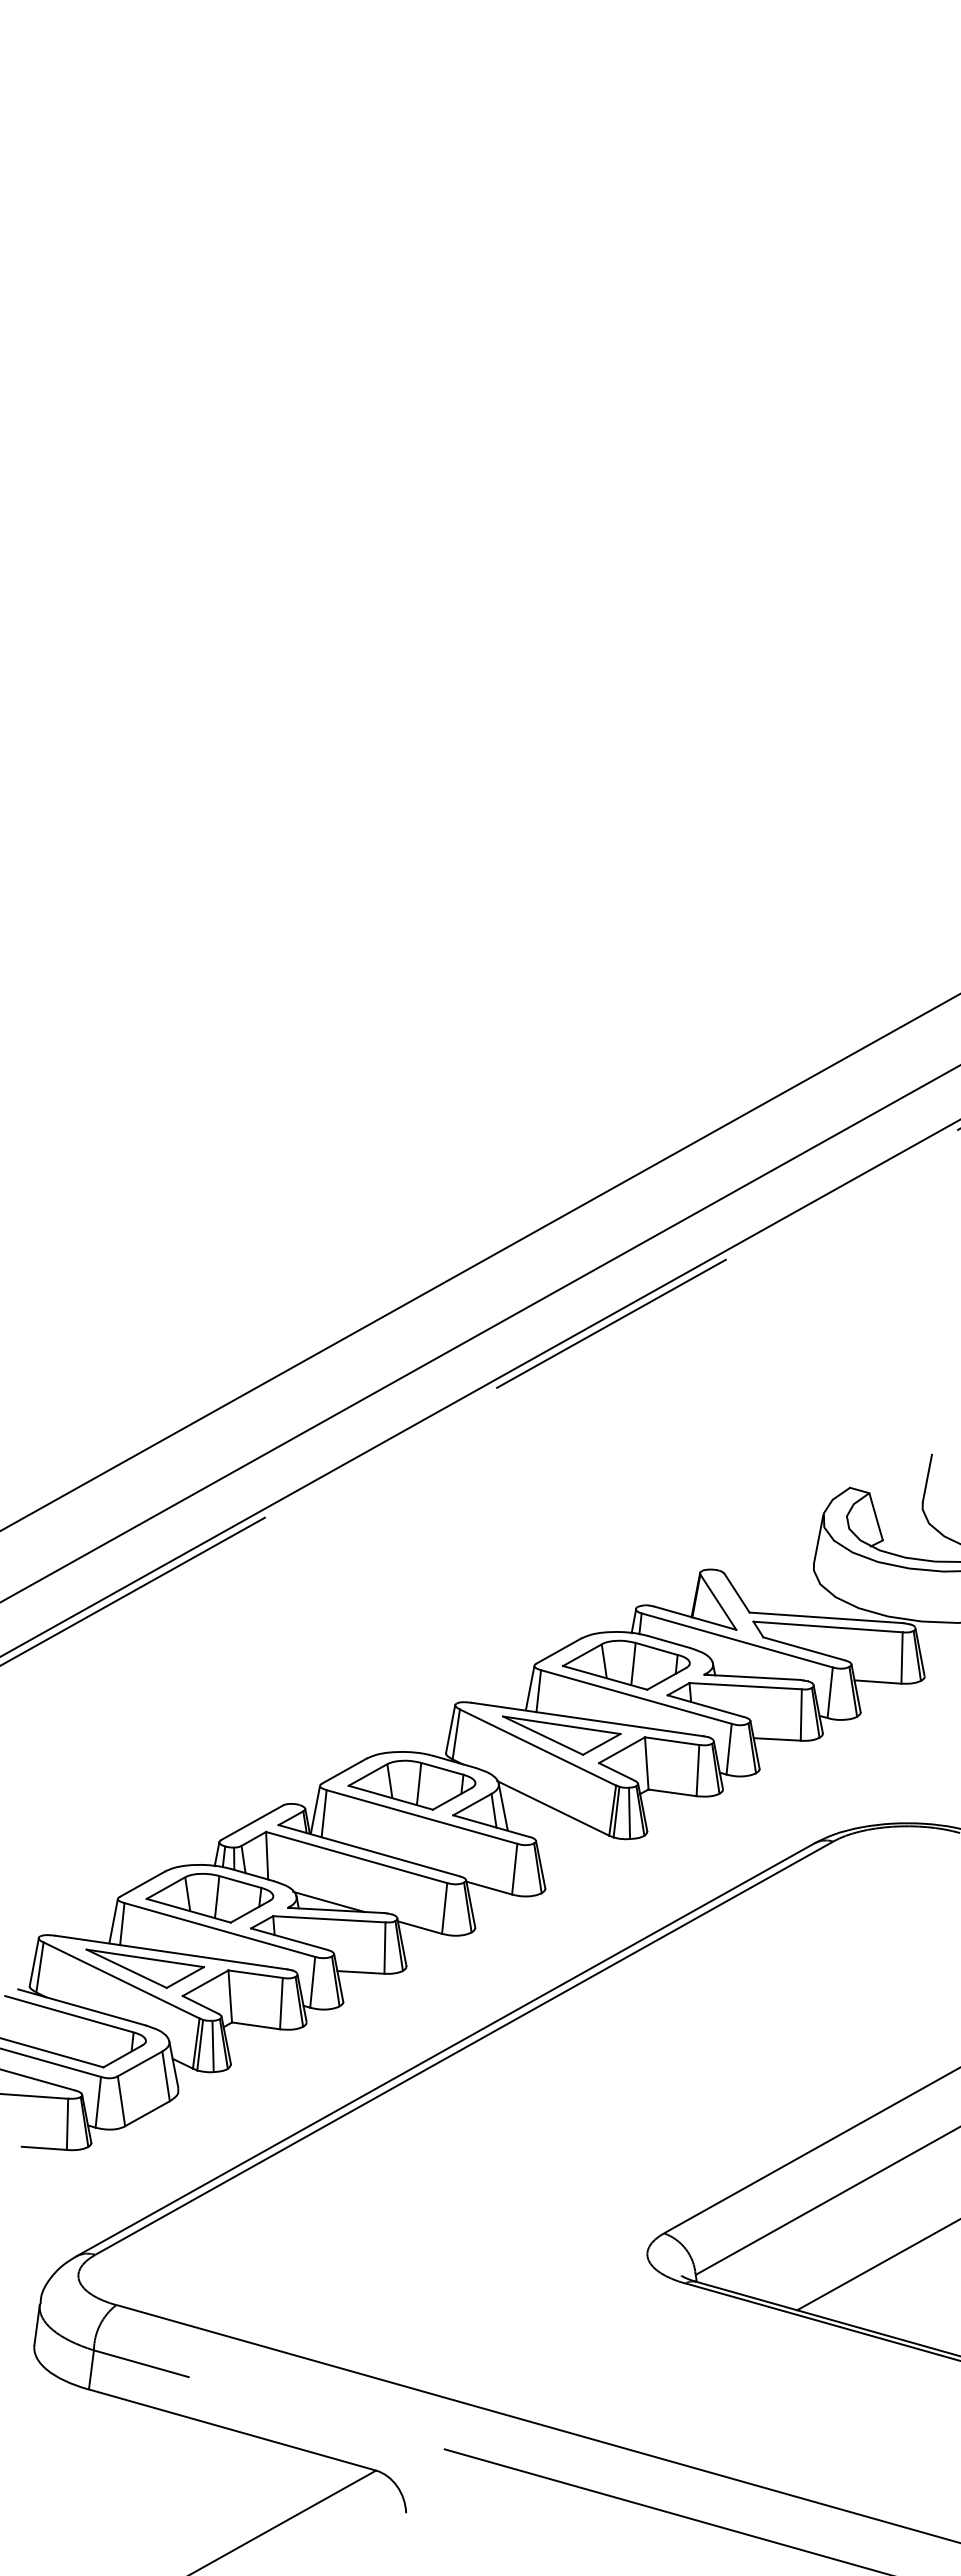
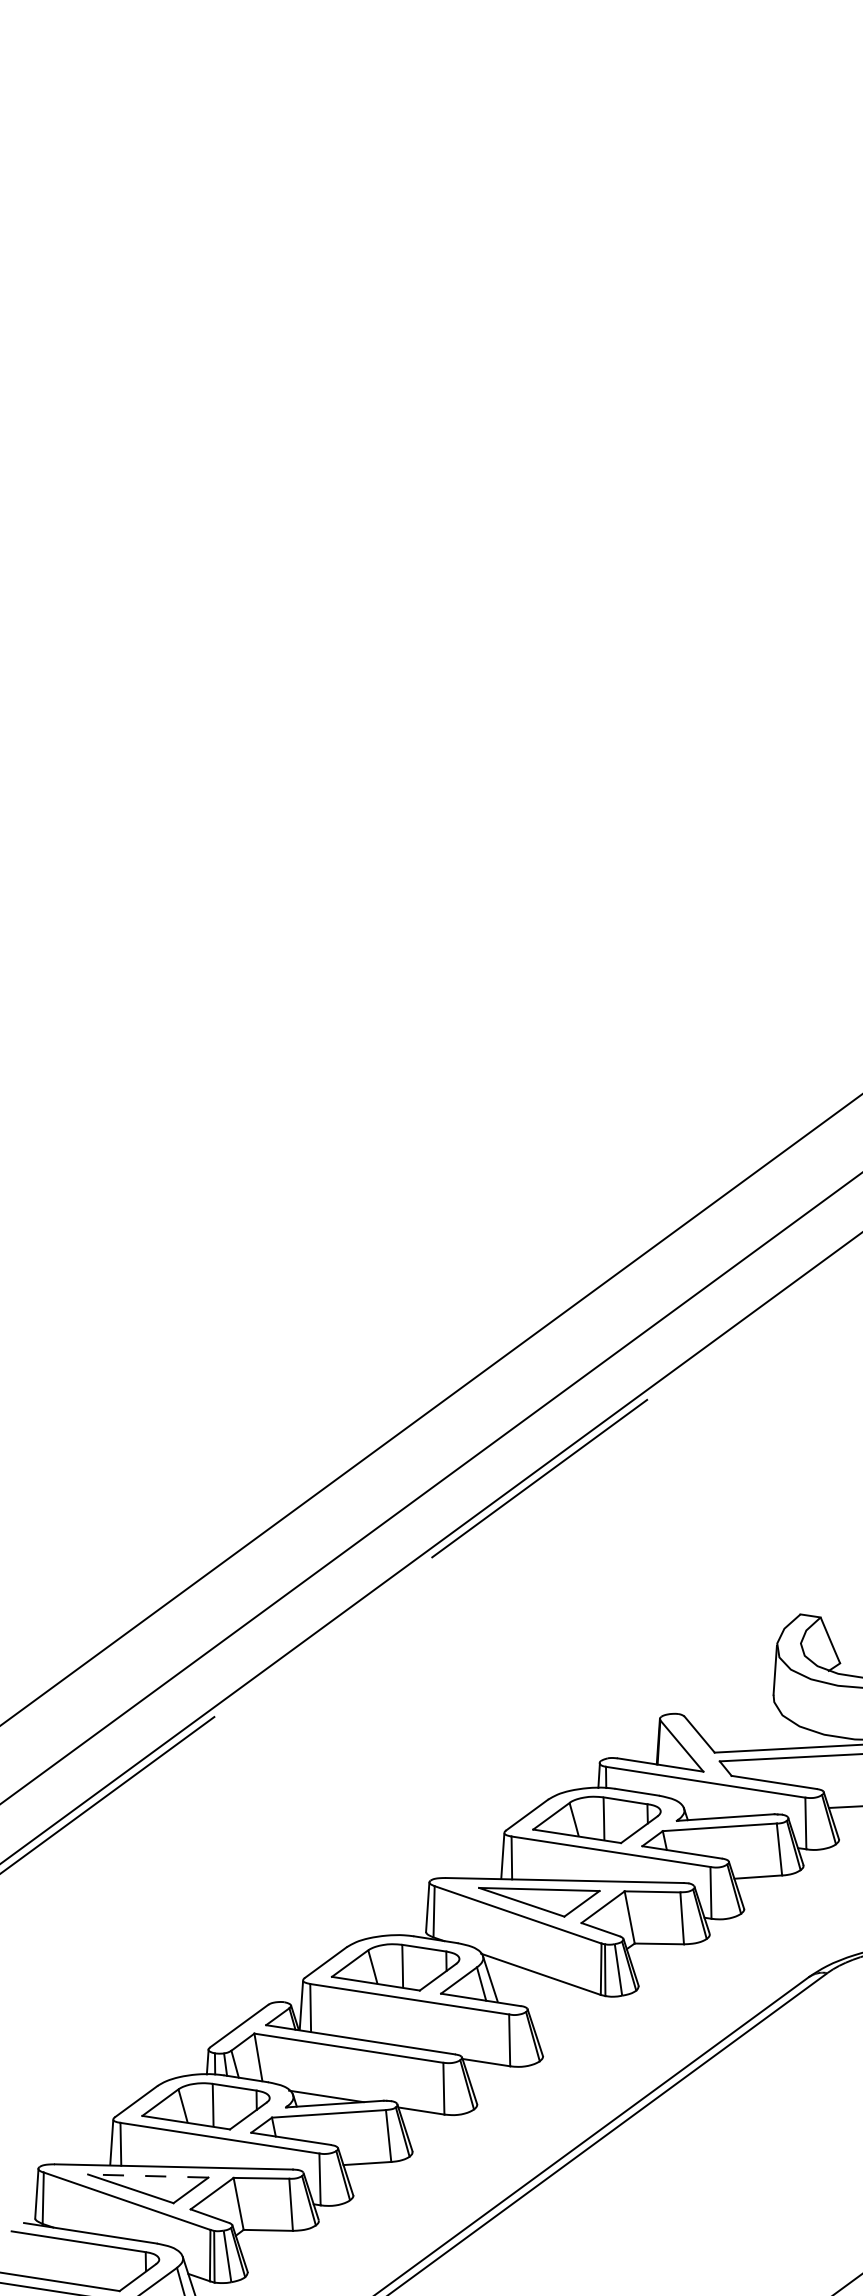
line: (144, 1958) -> (147, 2176), solid -> dashed

